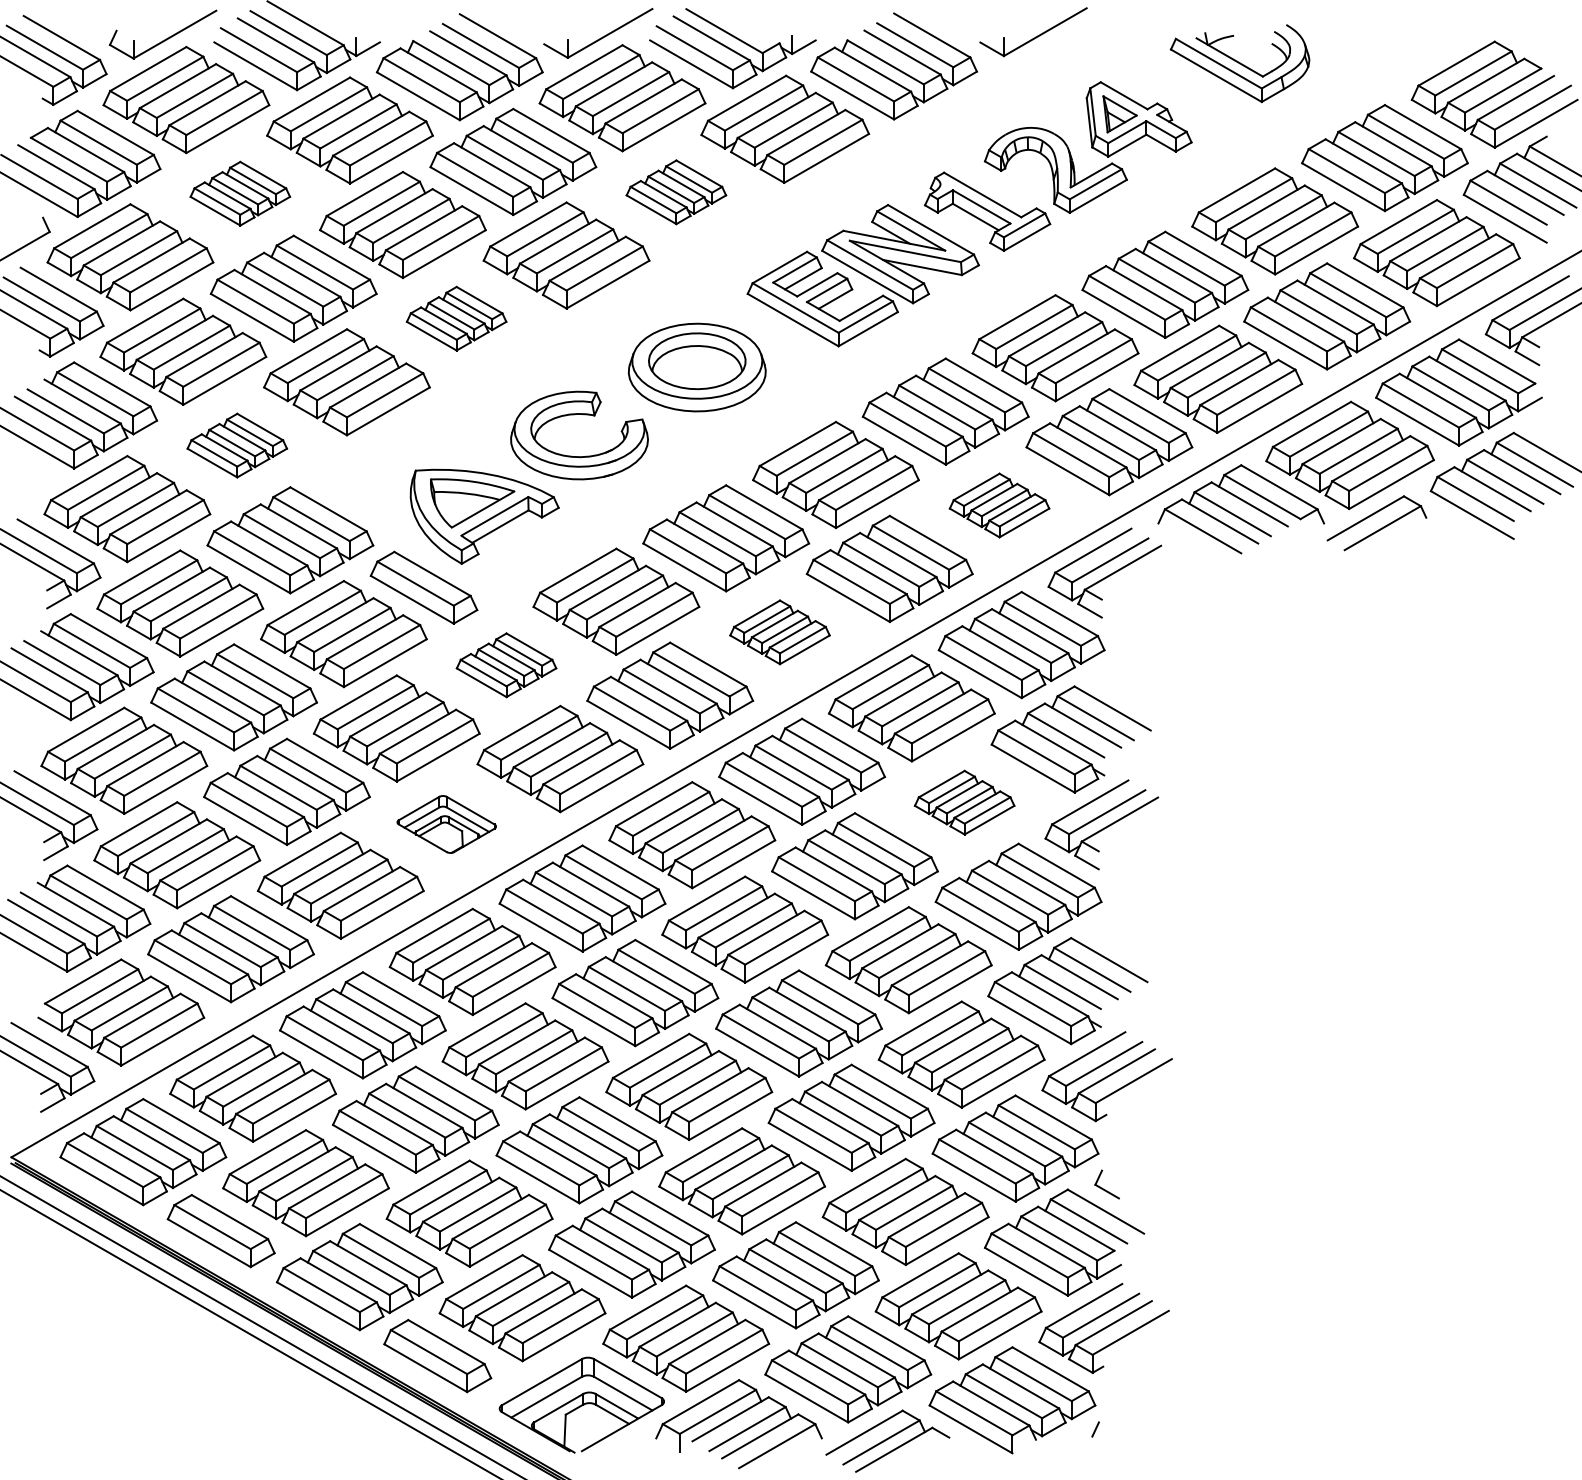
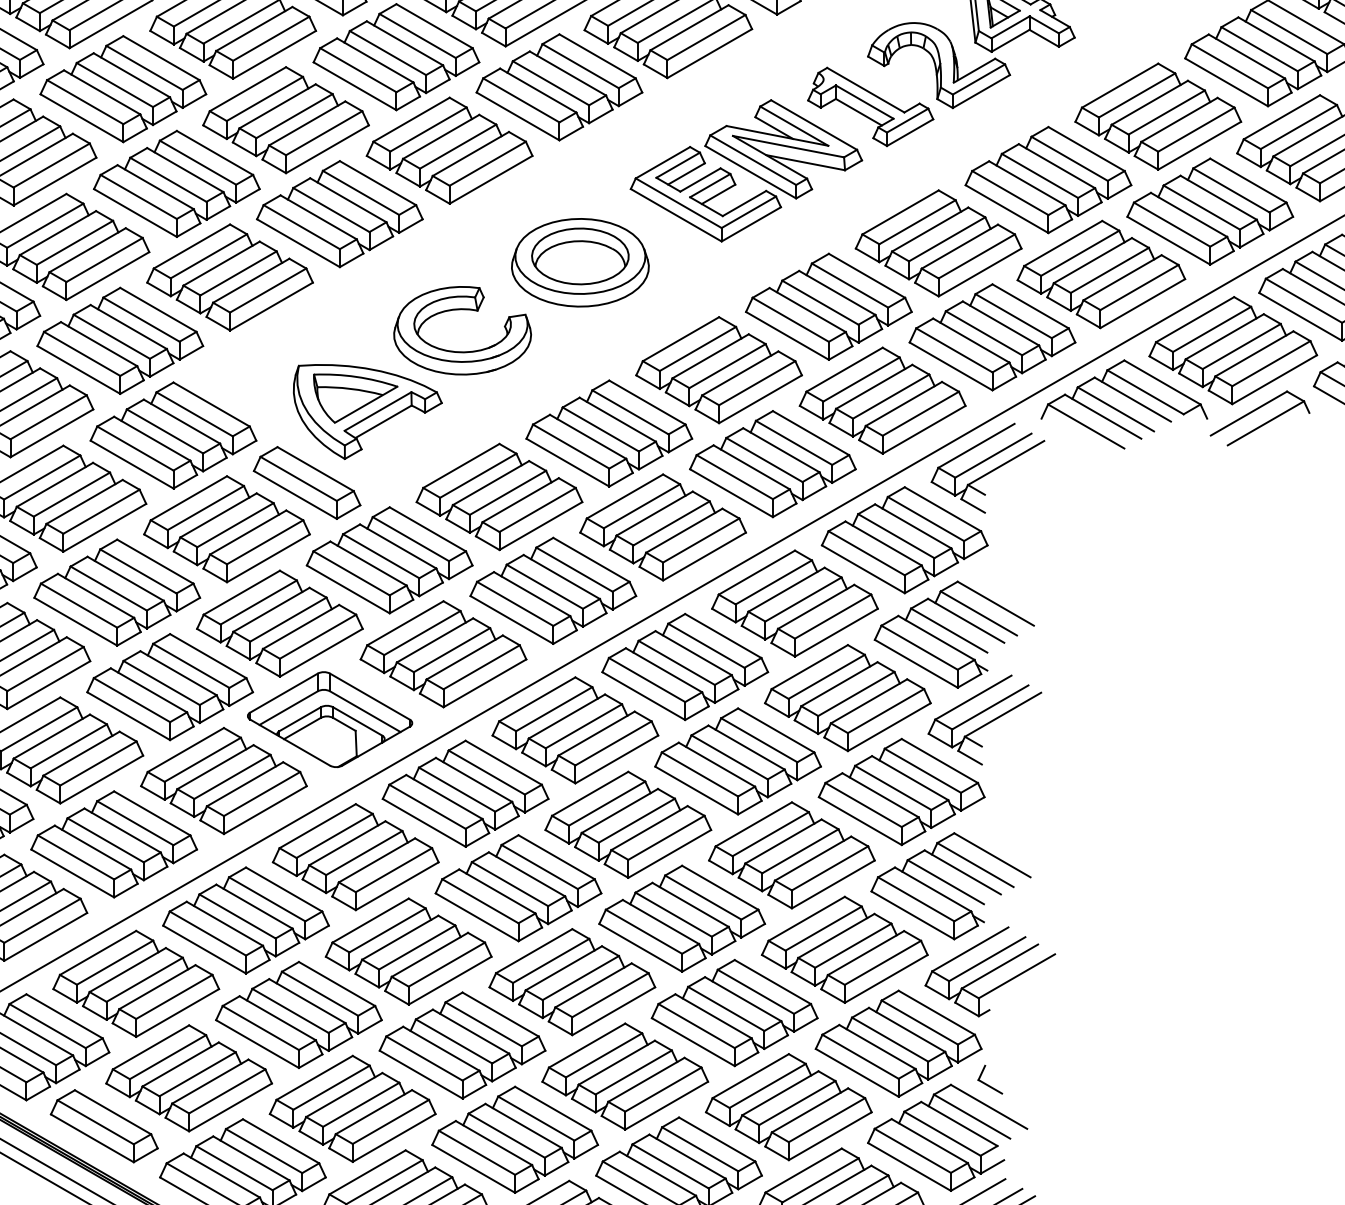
part: (676, 192) -> (559, 87), size x1.67
part: (240, 193) -> (123, 88), size x1.67
part: (456, 318) -> (339, 213), size x1.67
part: (237, 445) -> (120, 340), size x1.67
part: (999, 505) -> (882, 400), size x1.67
part: (779, 632) -> (662, 527), size x1.67
part: (506, 665) -> (389, 560), size x1.67
part: (964, 802) -> (847, 697), size x1.67
part: (446, 824) -> (329, 719), size x1.67

